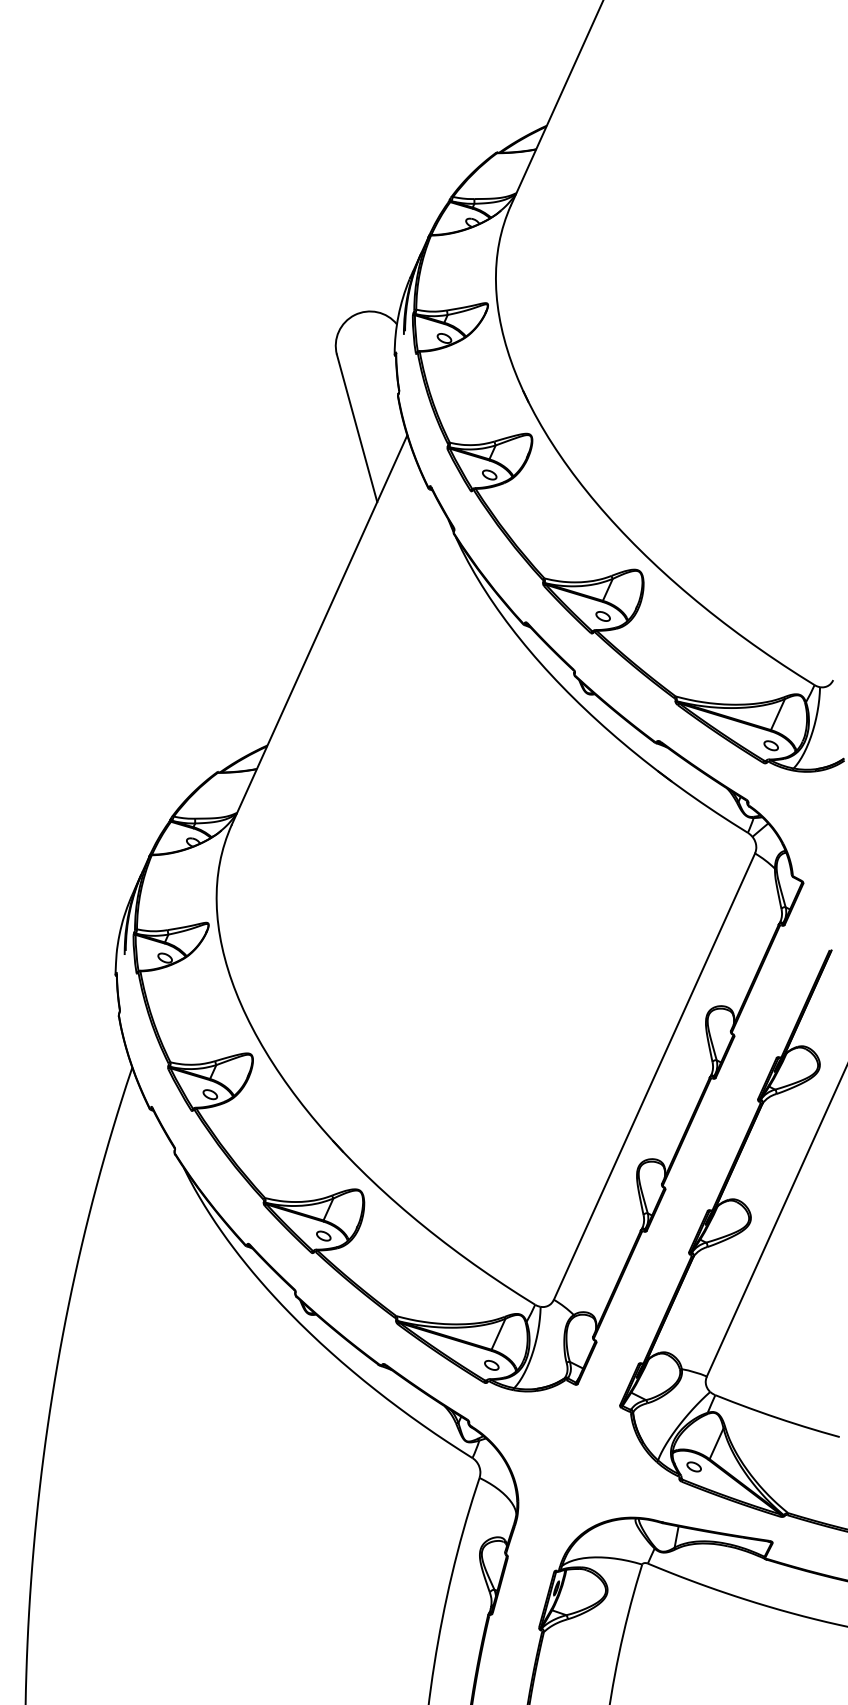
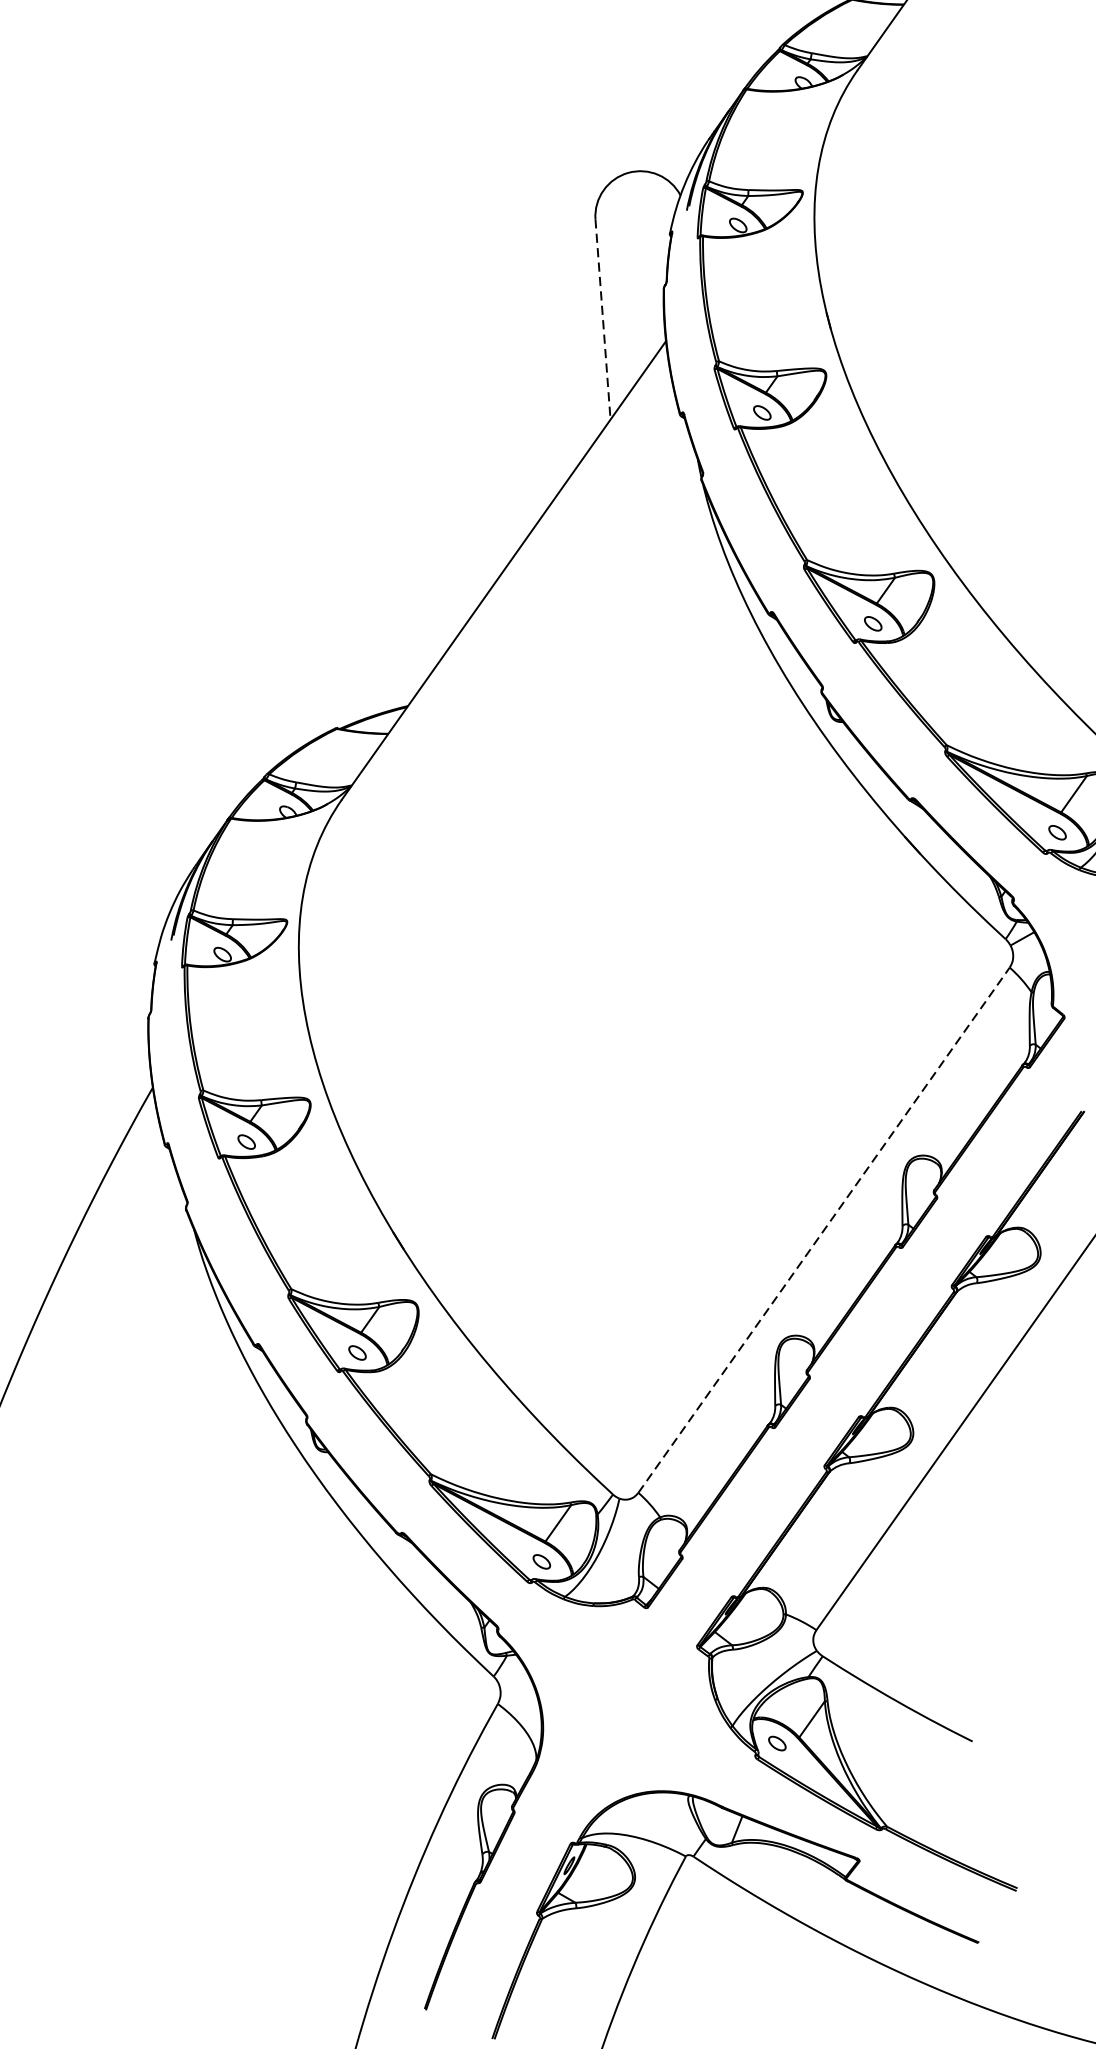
line: (357, 428) -> (603, 319), solid -> dashed
line: (654, 1076) -> (824, 1230), solid -> dashed

